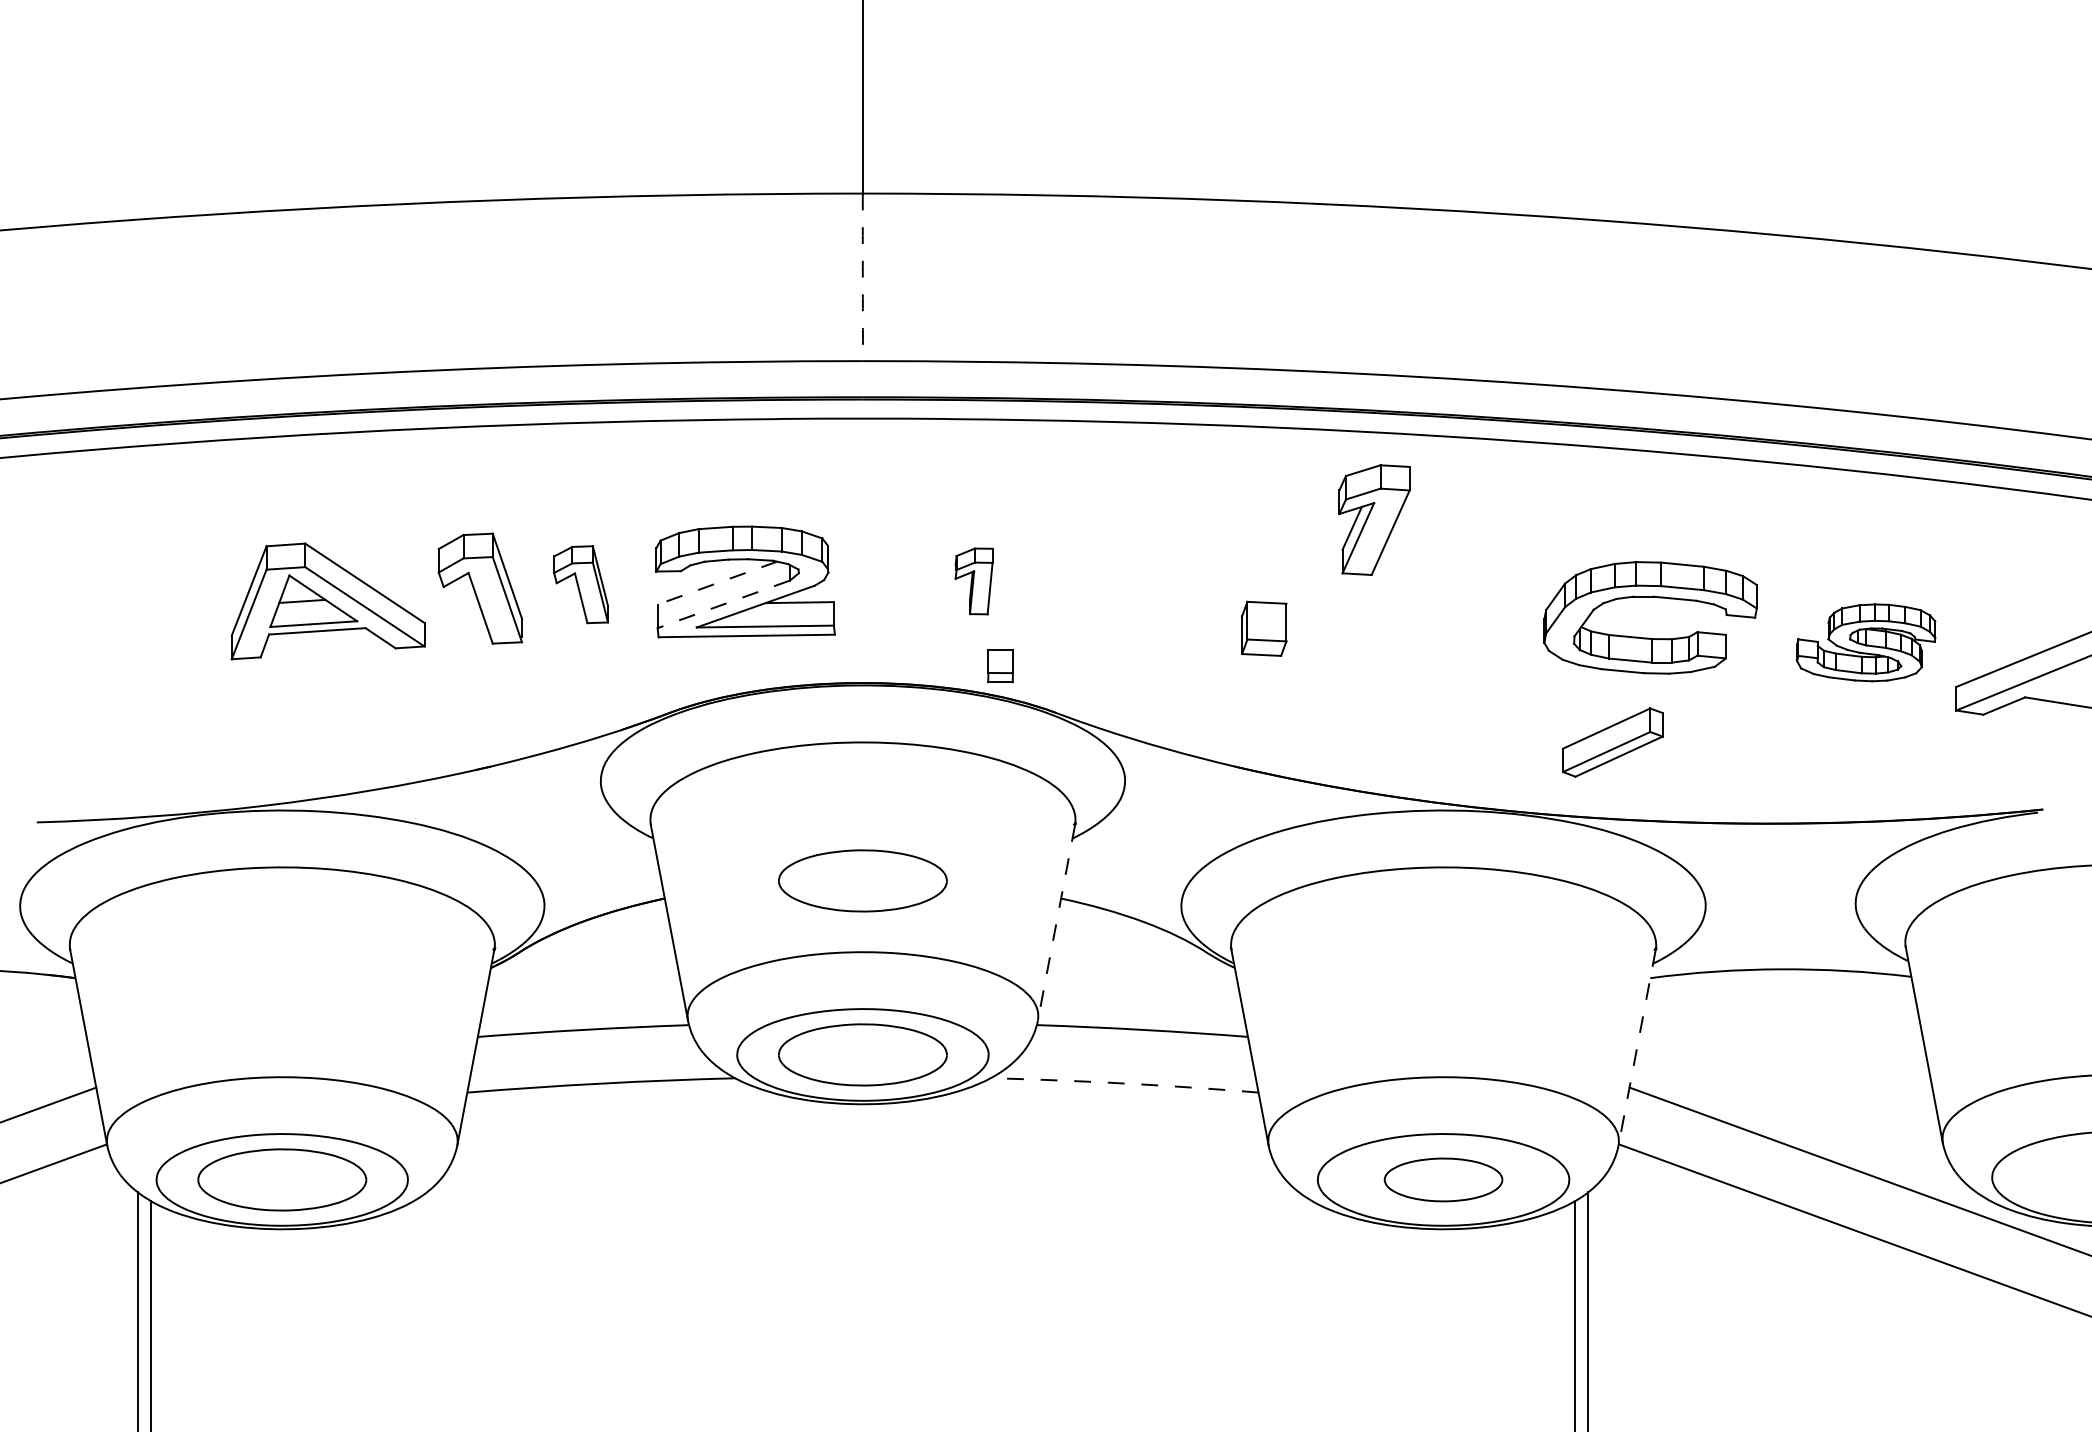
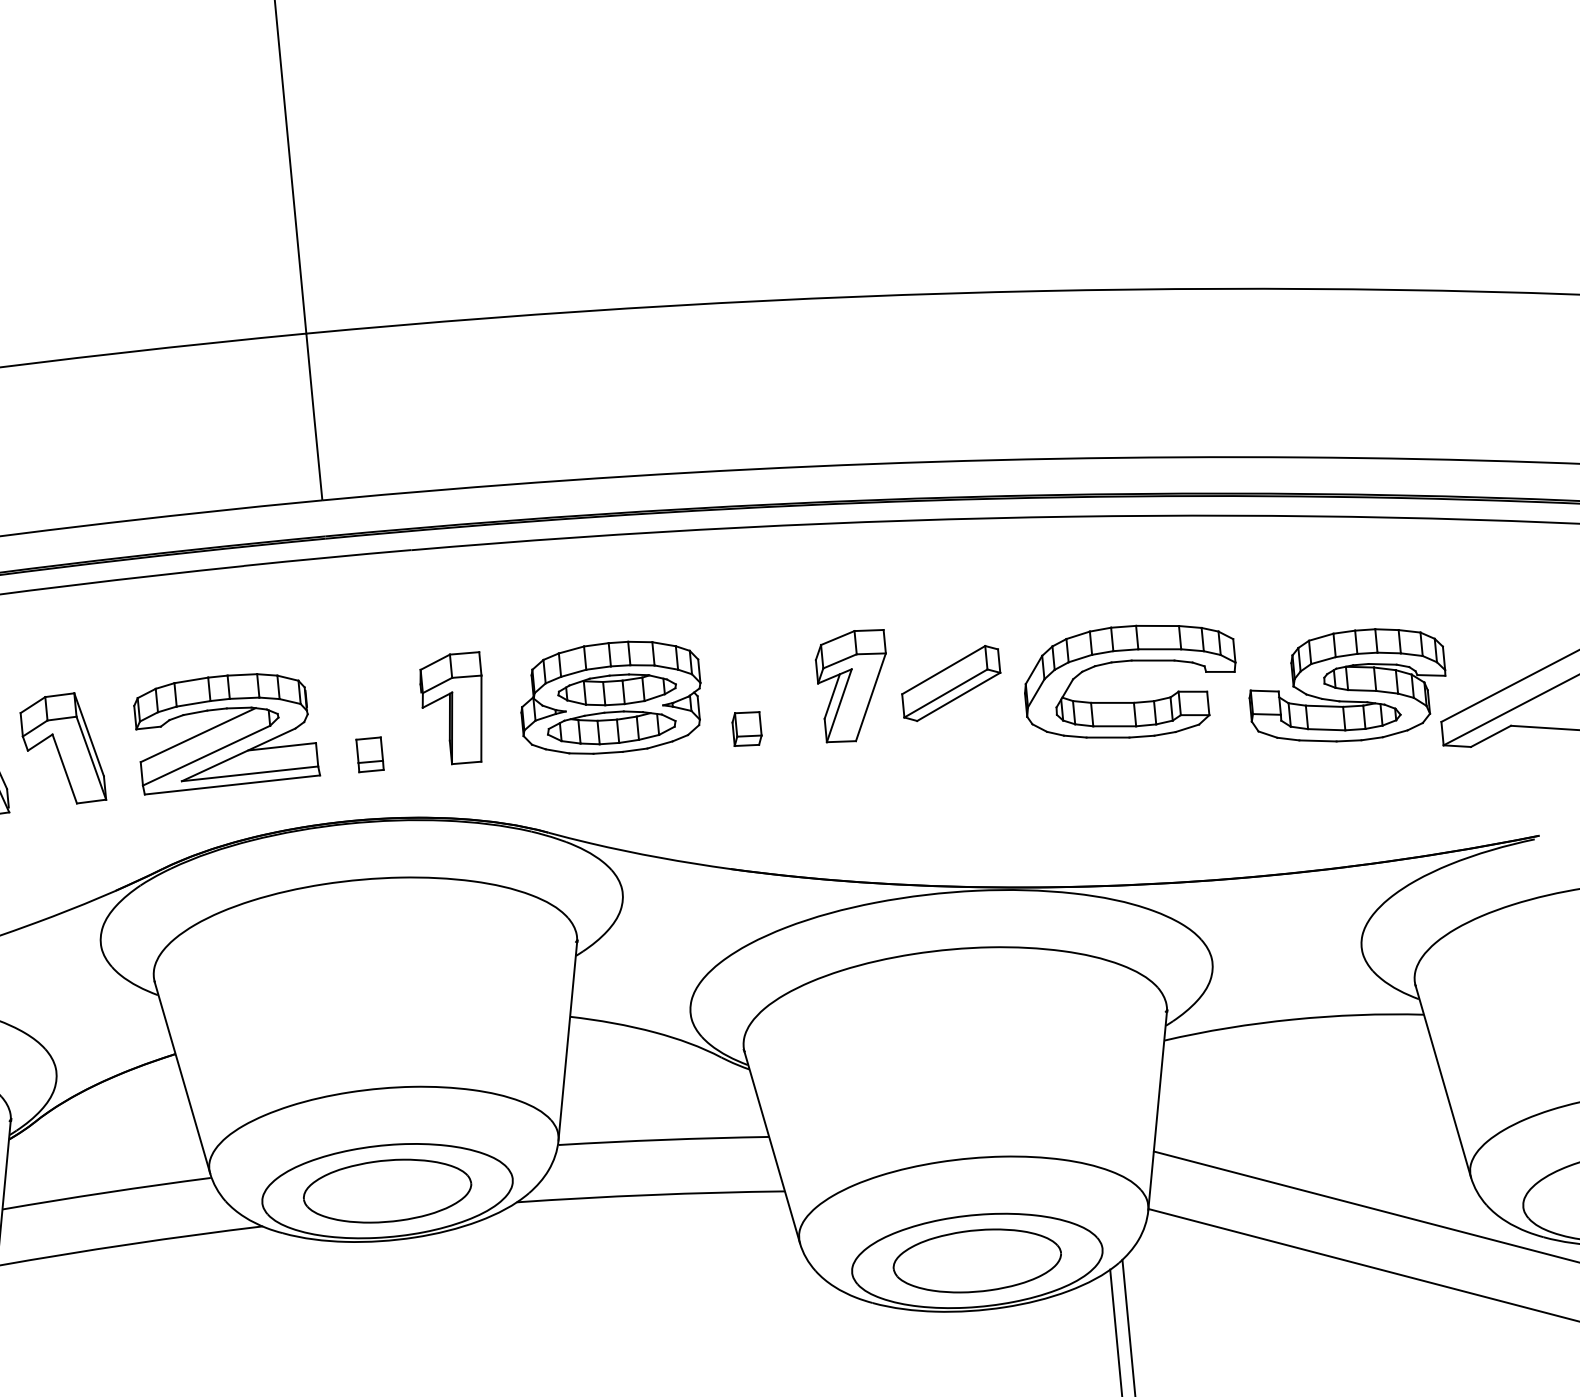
arc: (862, 277) -> (313, 417), dashed -> solid
part: (1374, 519) -> (853, 685), moved
part: (973, 581) -> (453, 709), size x1.67
line: (717, 583) -> (198, 735), dashed -> solid
part: (580, 584) -> (62, 749), size x1.43
part: (1131, 584) -> (610, 697), added
line: (723, 604) -> (206, 755), dashed -> solid
part: (1264, 628) -> (747, 728), size x0.62
part: (1865, 642) -> (1346, 686), size x1.43
part: (1000, 666) -> (370, 755), moved
part: (1612, 742) -> (950, 683), moved
part: (862, 880) -> (370, 1017), removed
line: (1056, 923) -> (567, 1042), dashed -> solid
line: (1636, 1048) -> (1157, 1111), dashed -> solid
arc: (1124, 1083) -> (650, 1194), dashed -> solid
part: (1443, 1179) -> (977, 1260), size x1.43

